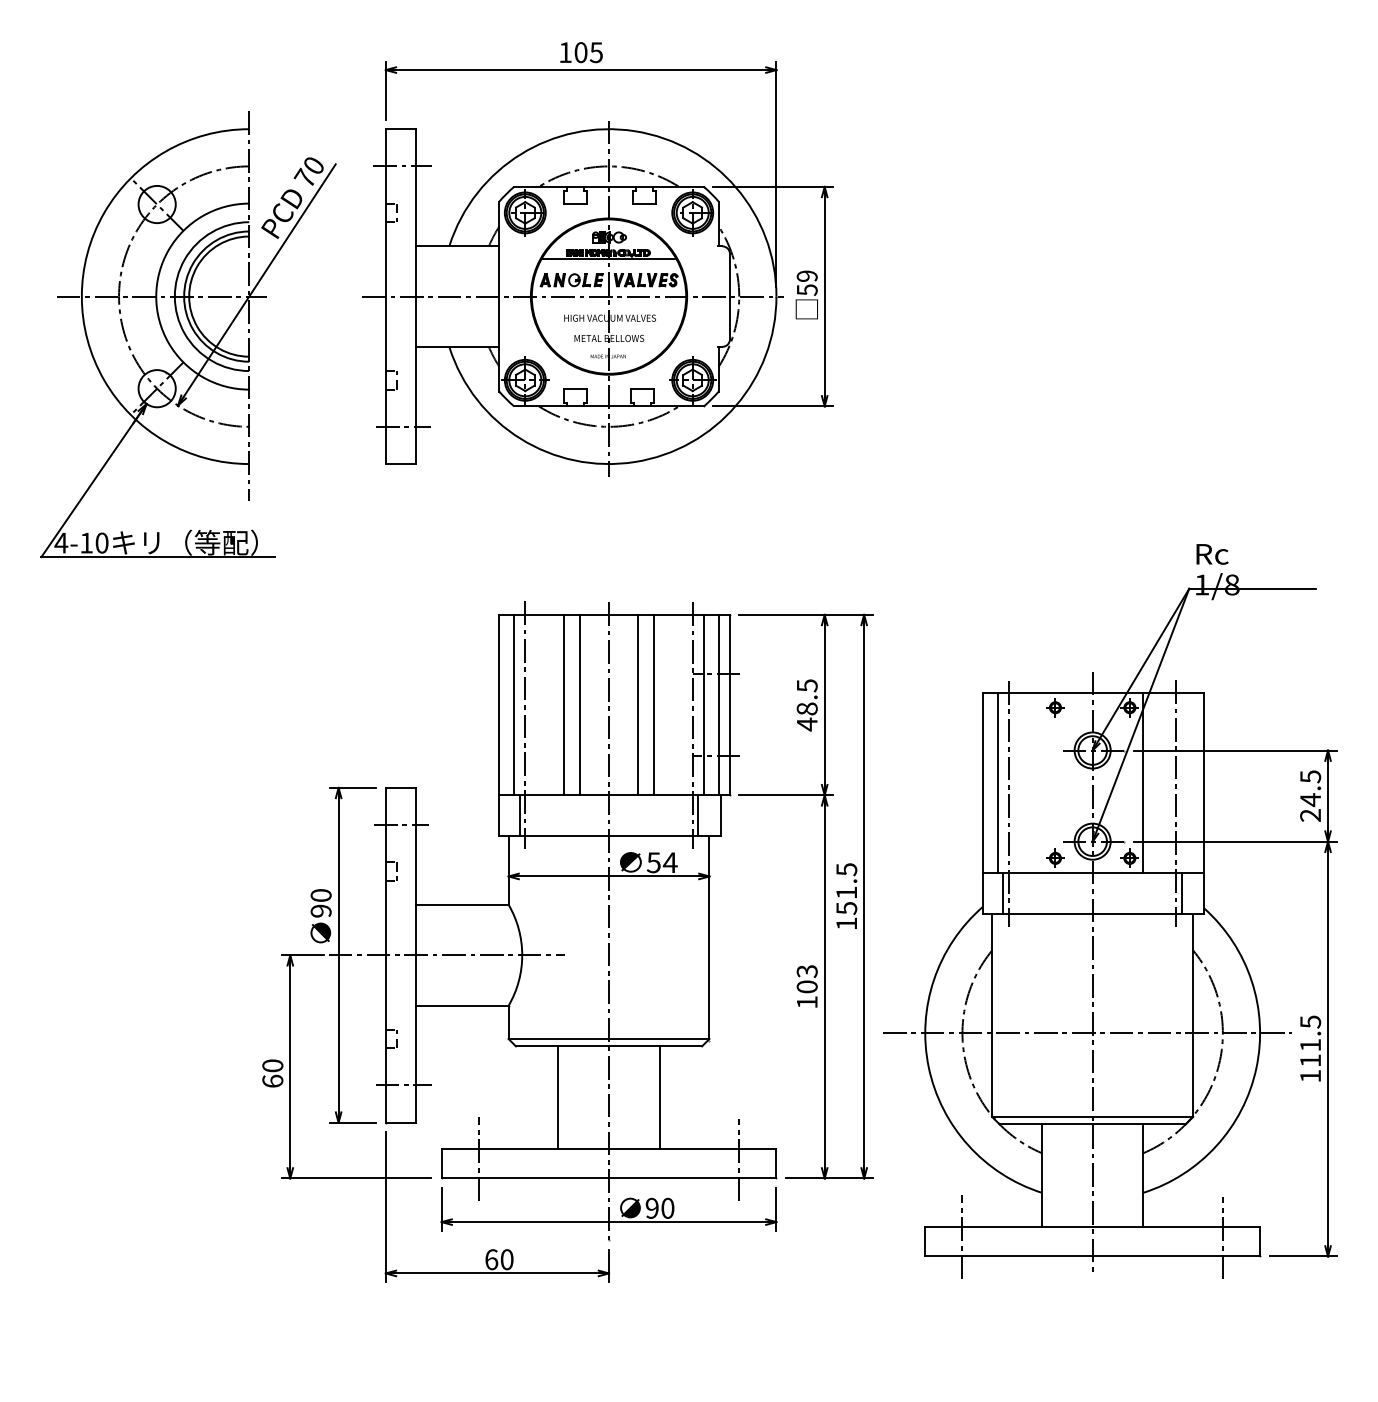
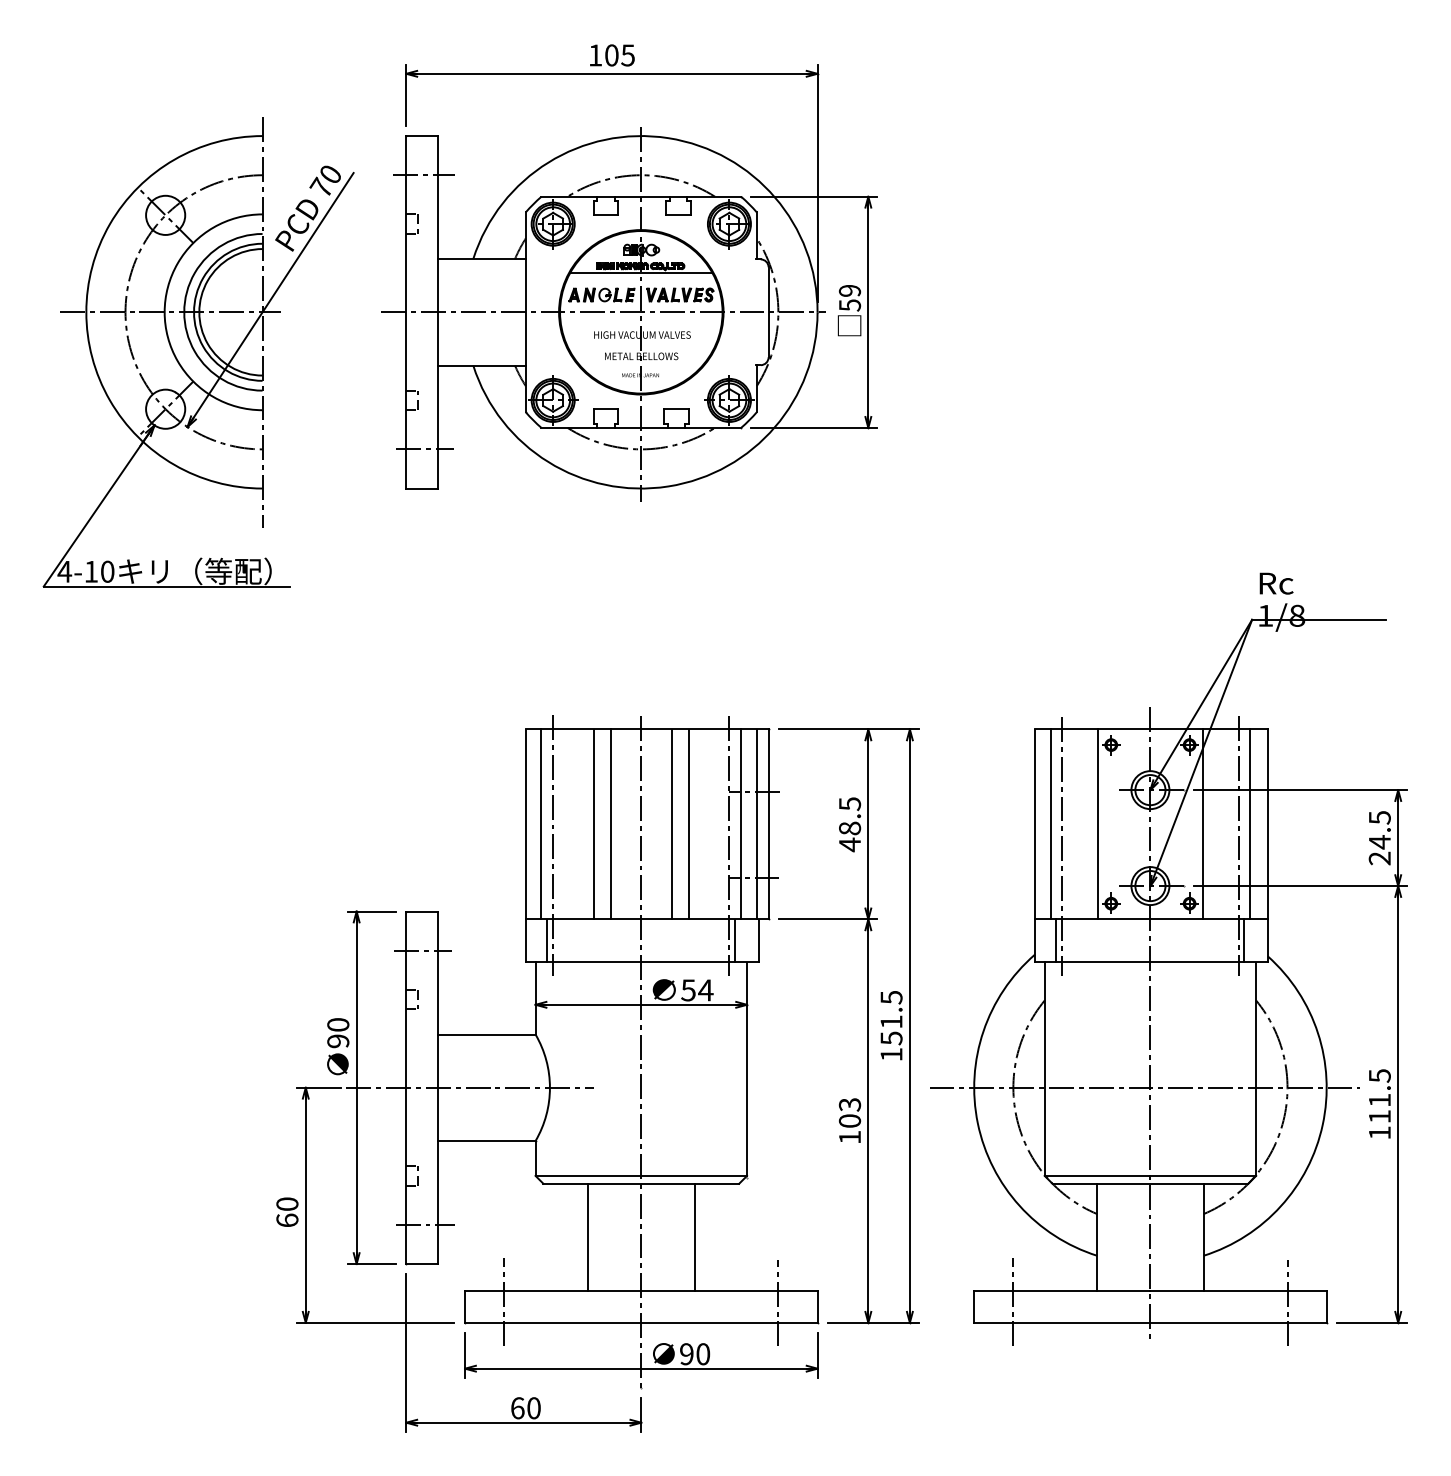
line: (1042, 782) -> (1097, 823), added
line: (1187, 782) -> (1250, 823), added
part: (567, 941) -> (597, 1073), moved

